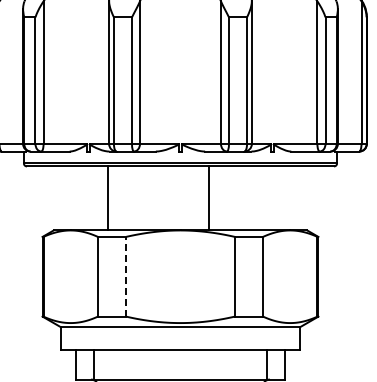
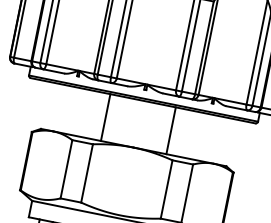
line: (107, 198) -> (105, 117), moved
line: (209, 198) -> (171, 130), moved
line: (126, 276) -> (87, 173), dashed -> solid

